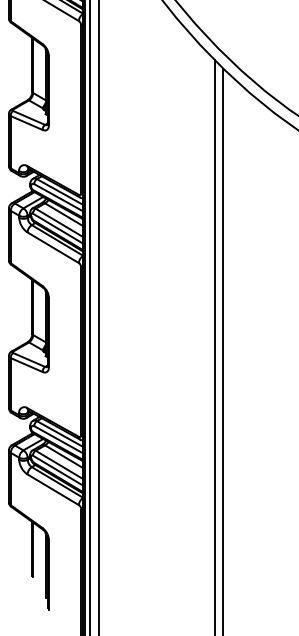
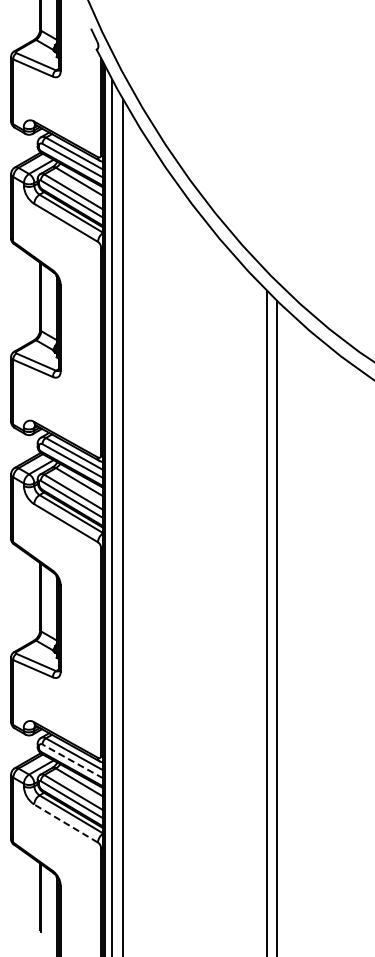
line: (58, 439) -> (72, 761), solid -> dashed
line: (52, 489) -> (65, 823), solid -> dashed

